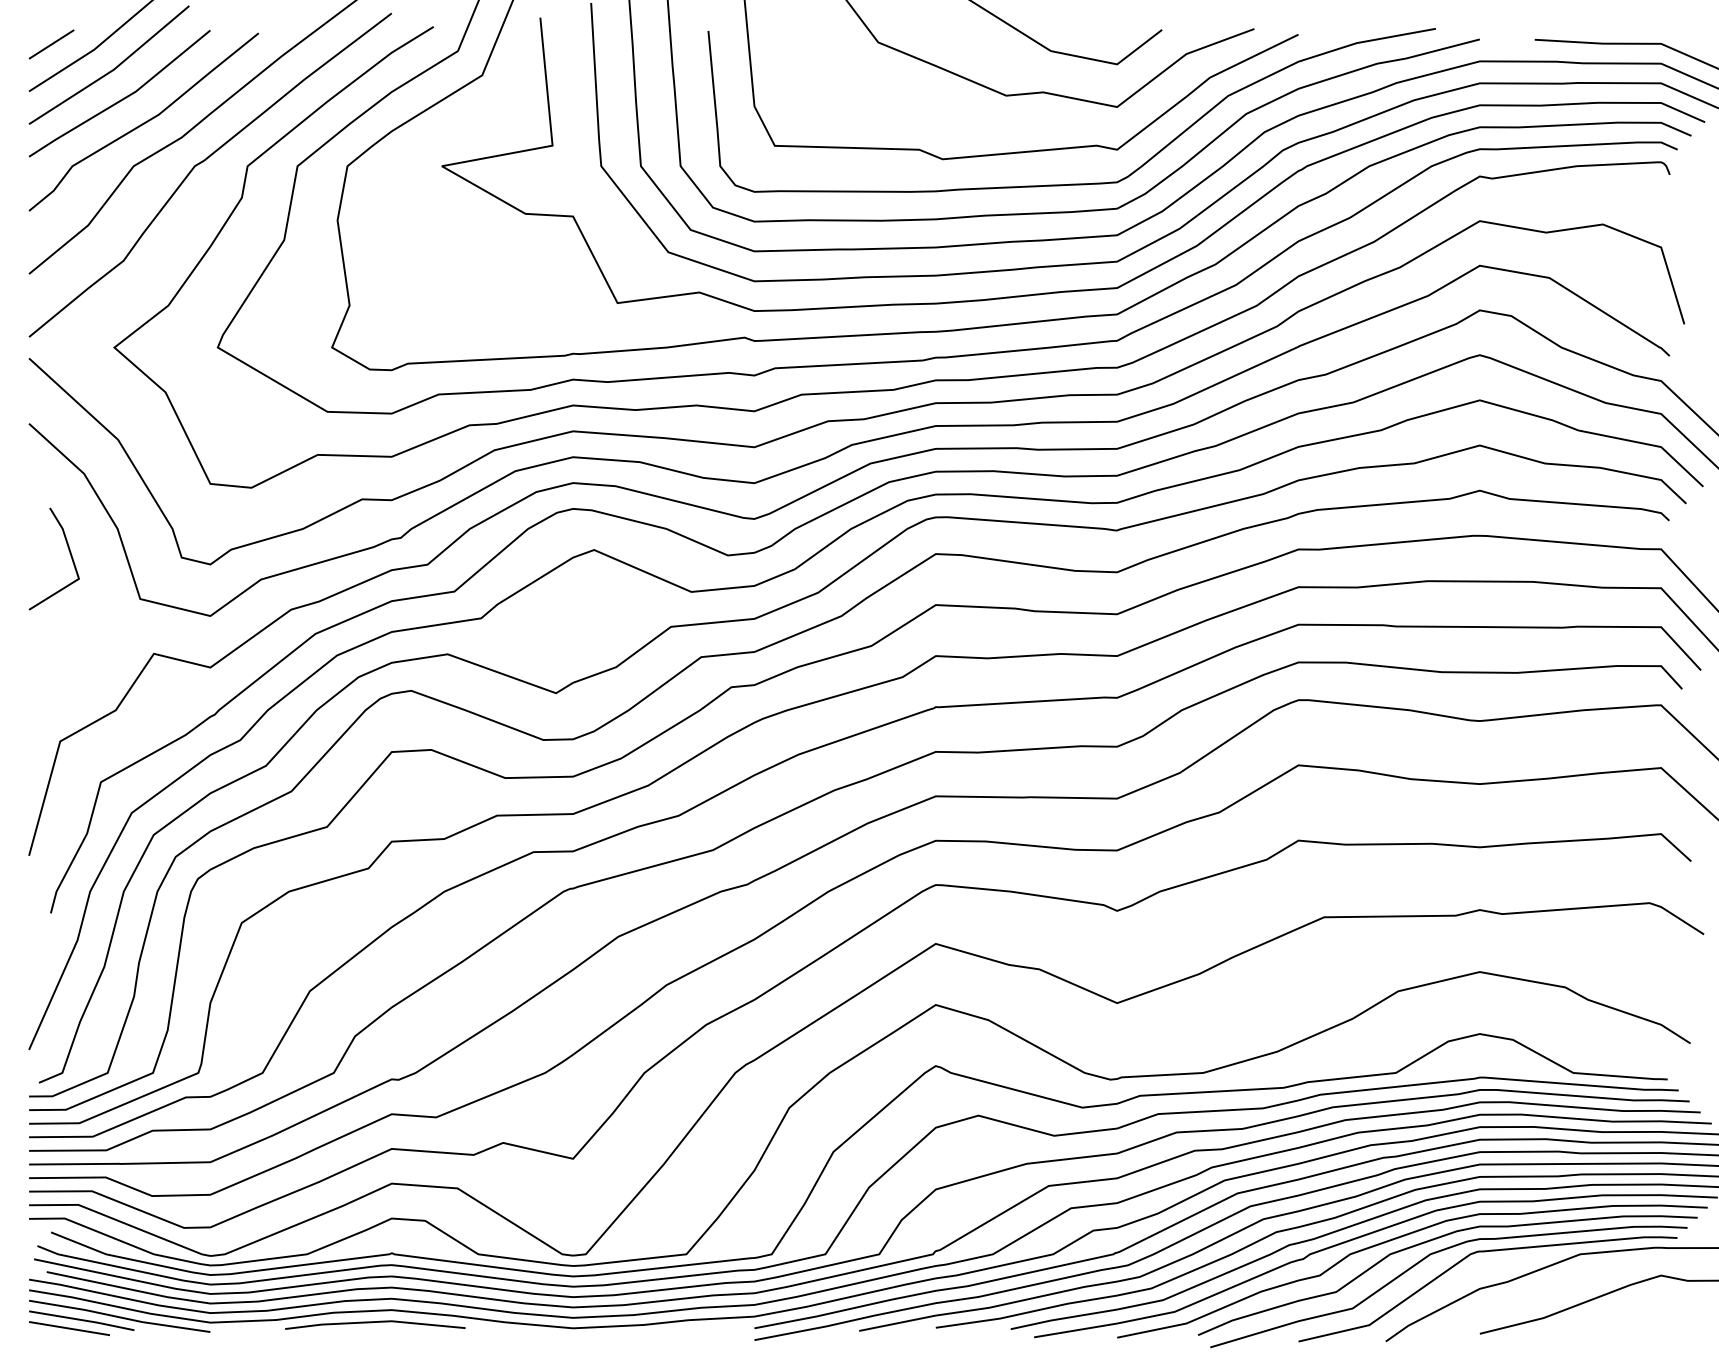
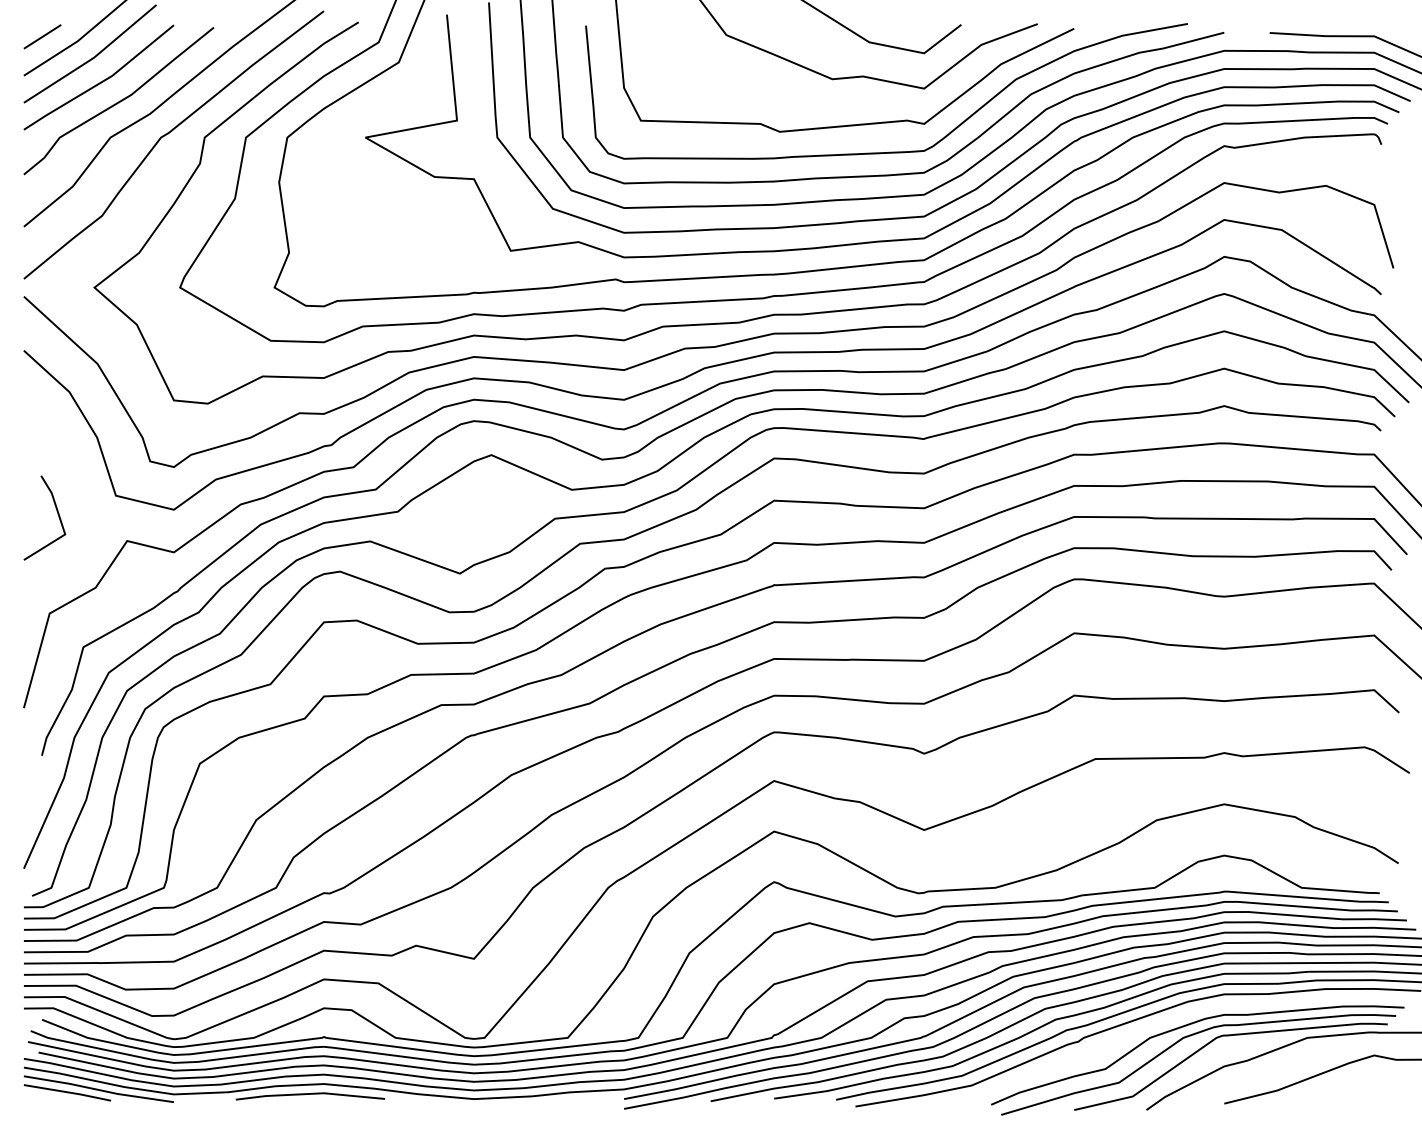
line: (69, 553) -> (57, 513), moved
curve: (1402, 1237) -> (1160, 1023), removed
line: (69, 1328) -> (57, 1099), removed

